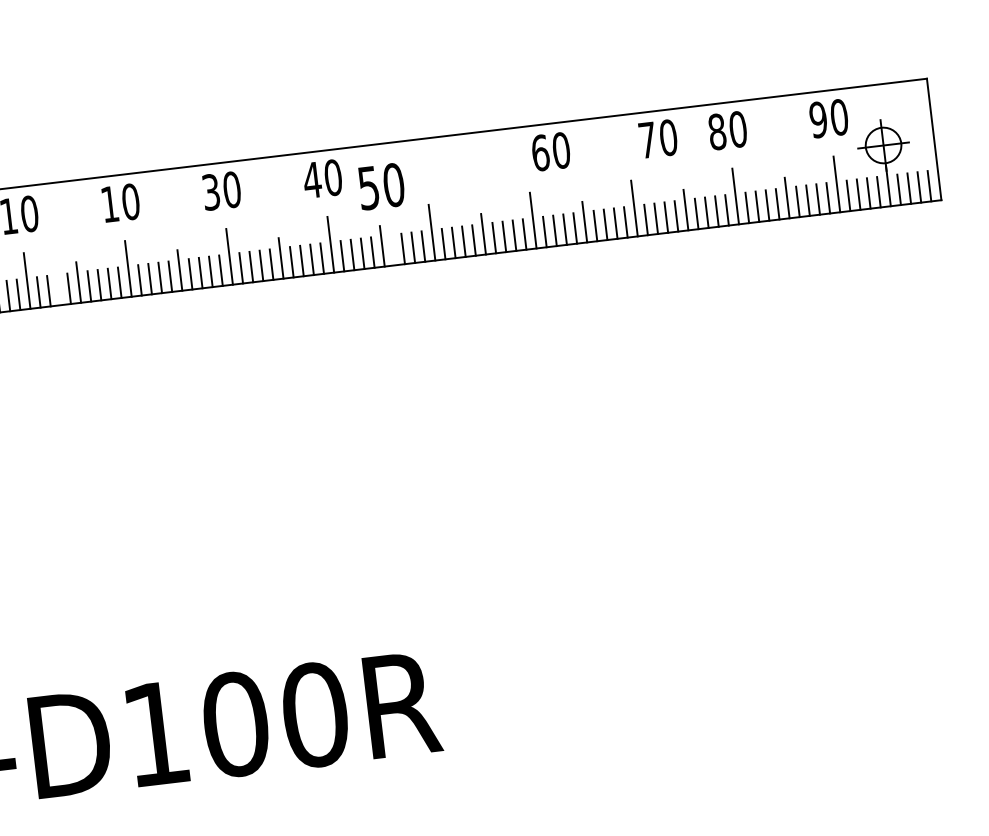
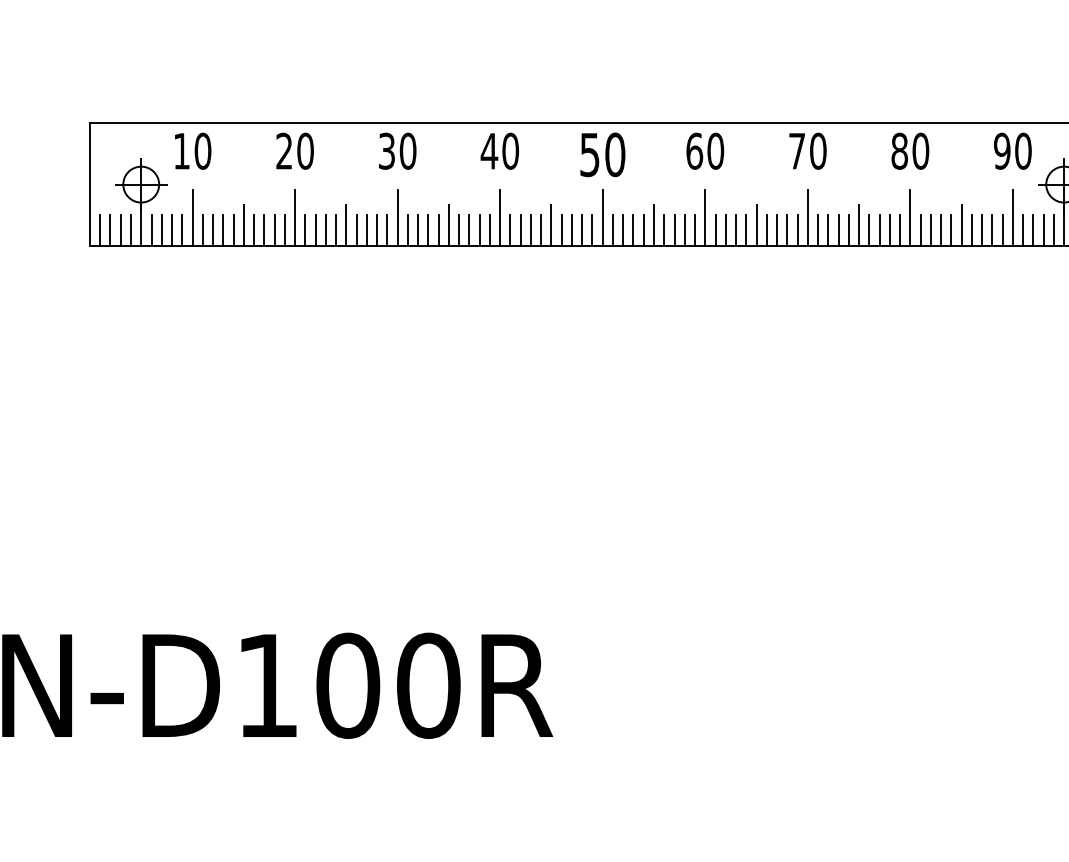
text: (657, 138) -> (807, 150), moved
text: (551, 150) -> (705, 150), moved
text: (381, 186) -> (602, 154), moved
text: (109, 203) -> (283, 150), 10 -> 20
line: (392, 249) -> (561, 230), added
line: (59, 289) -> (223, 230), added

